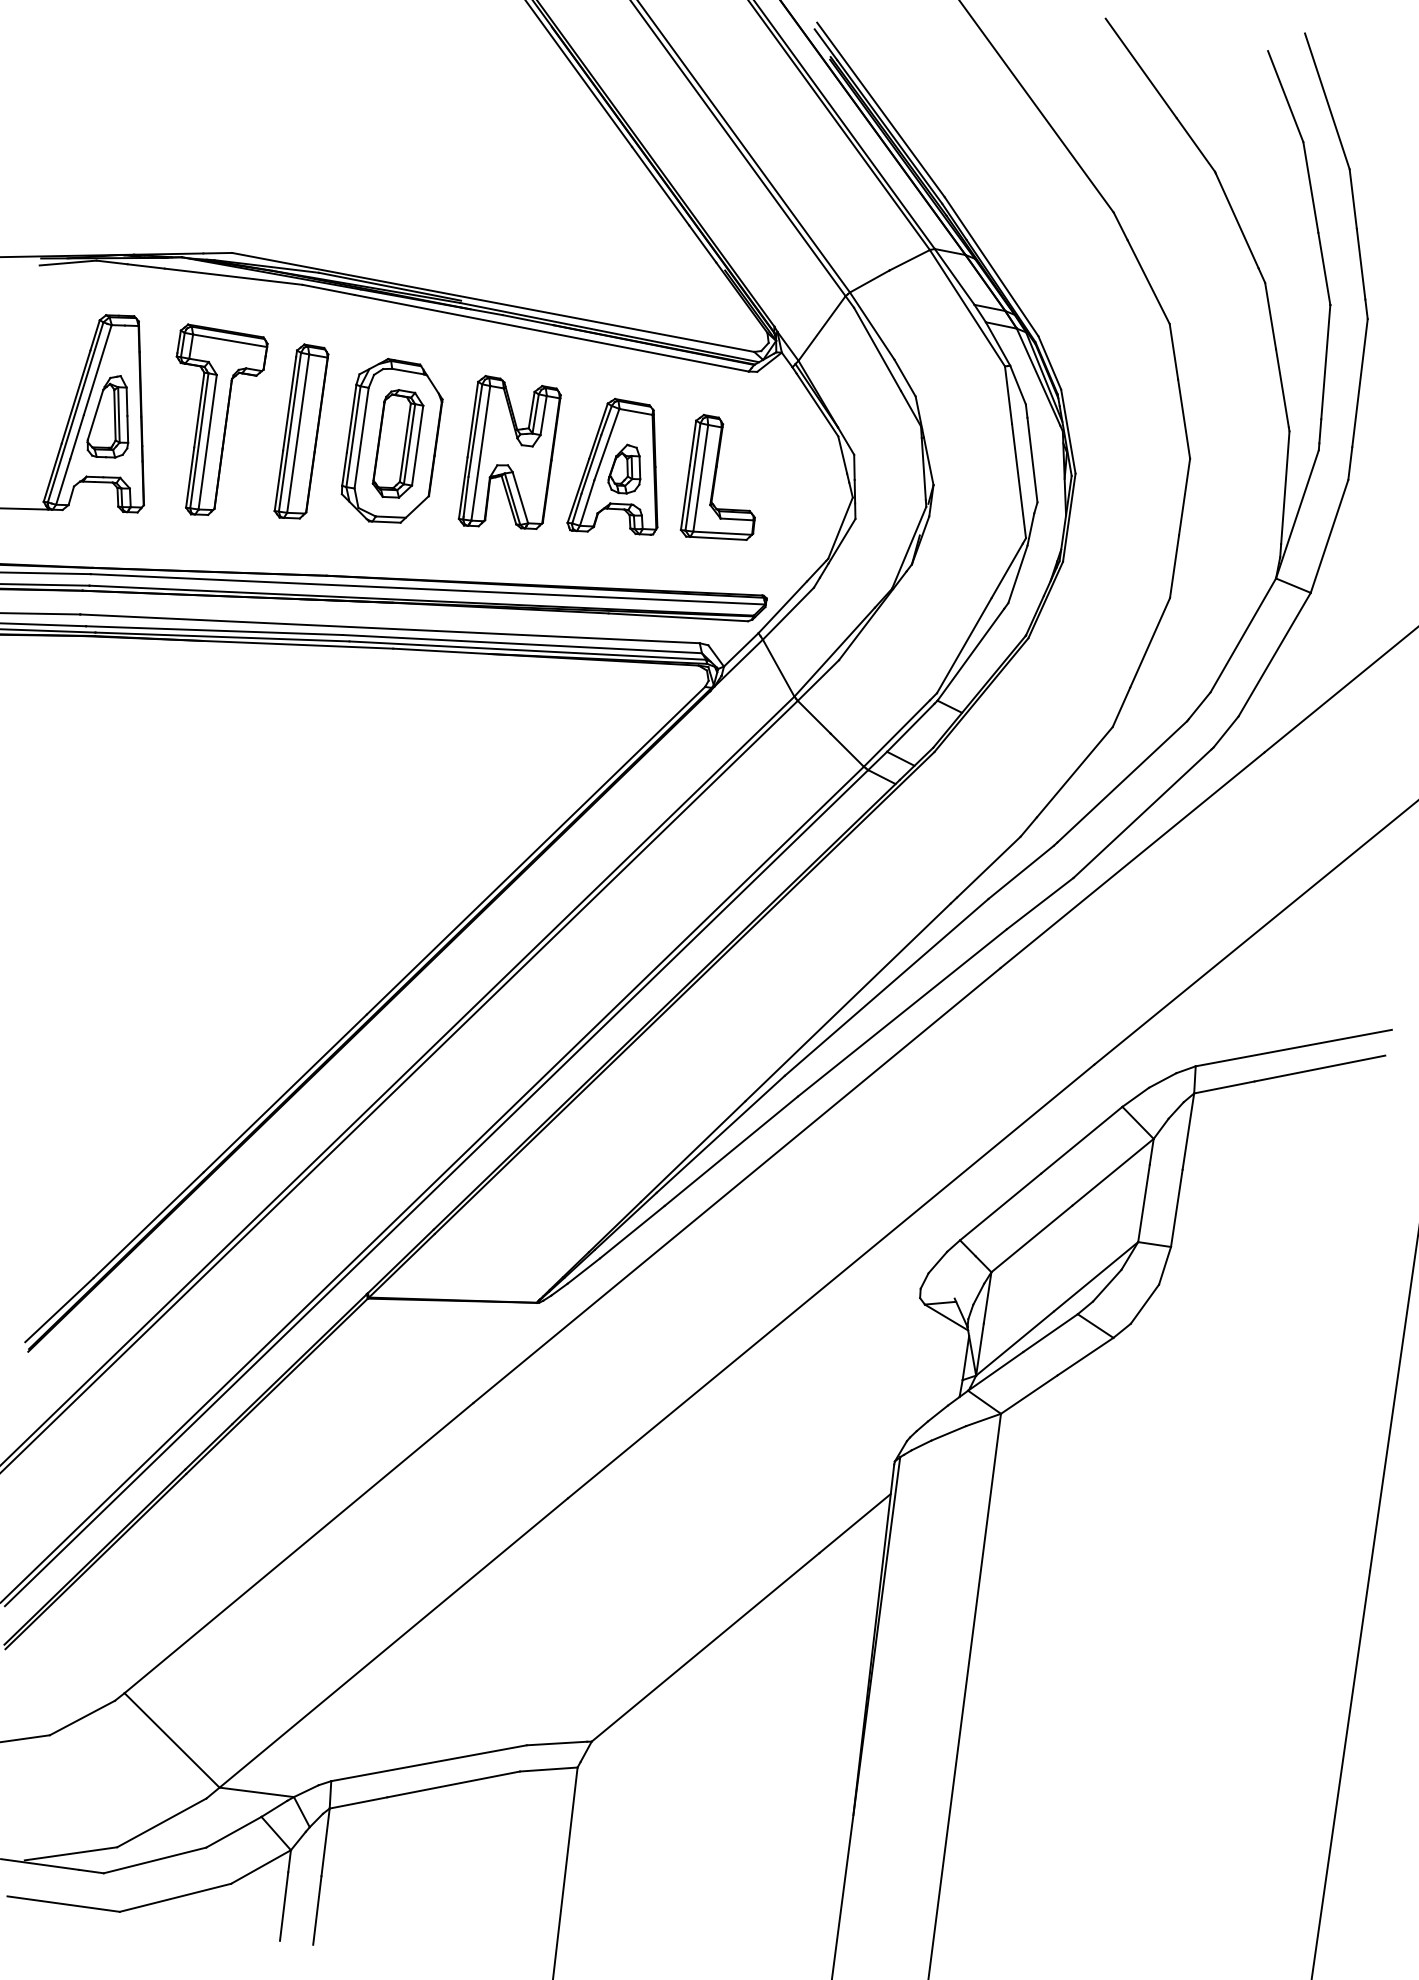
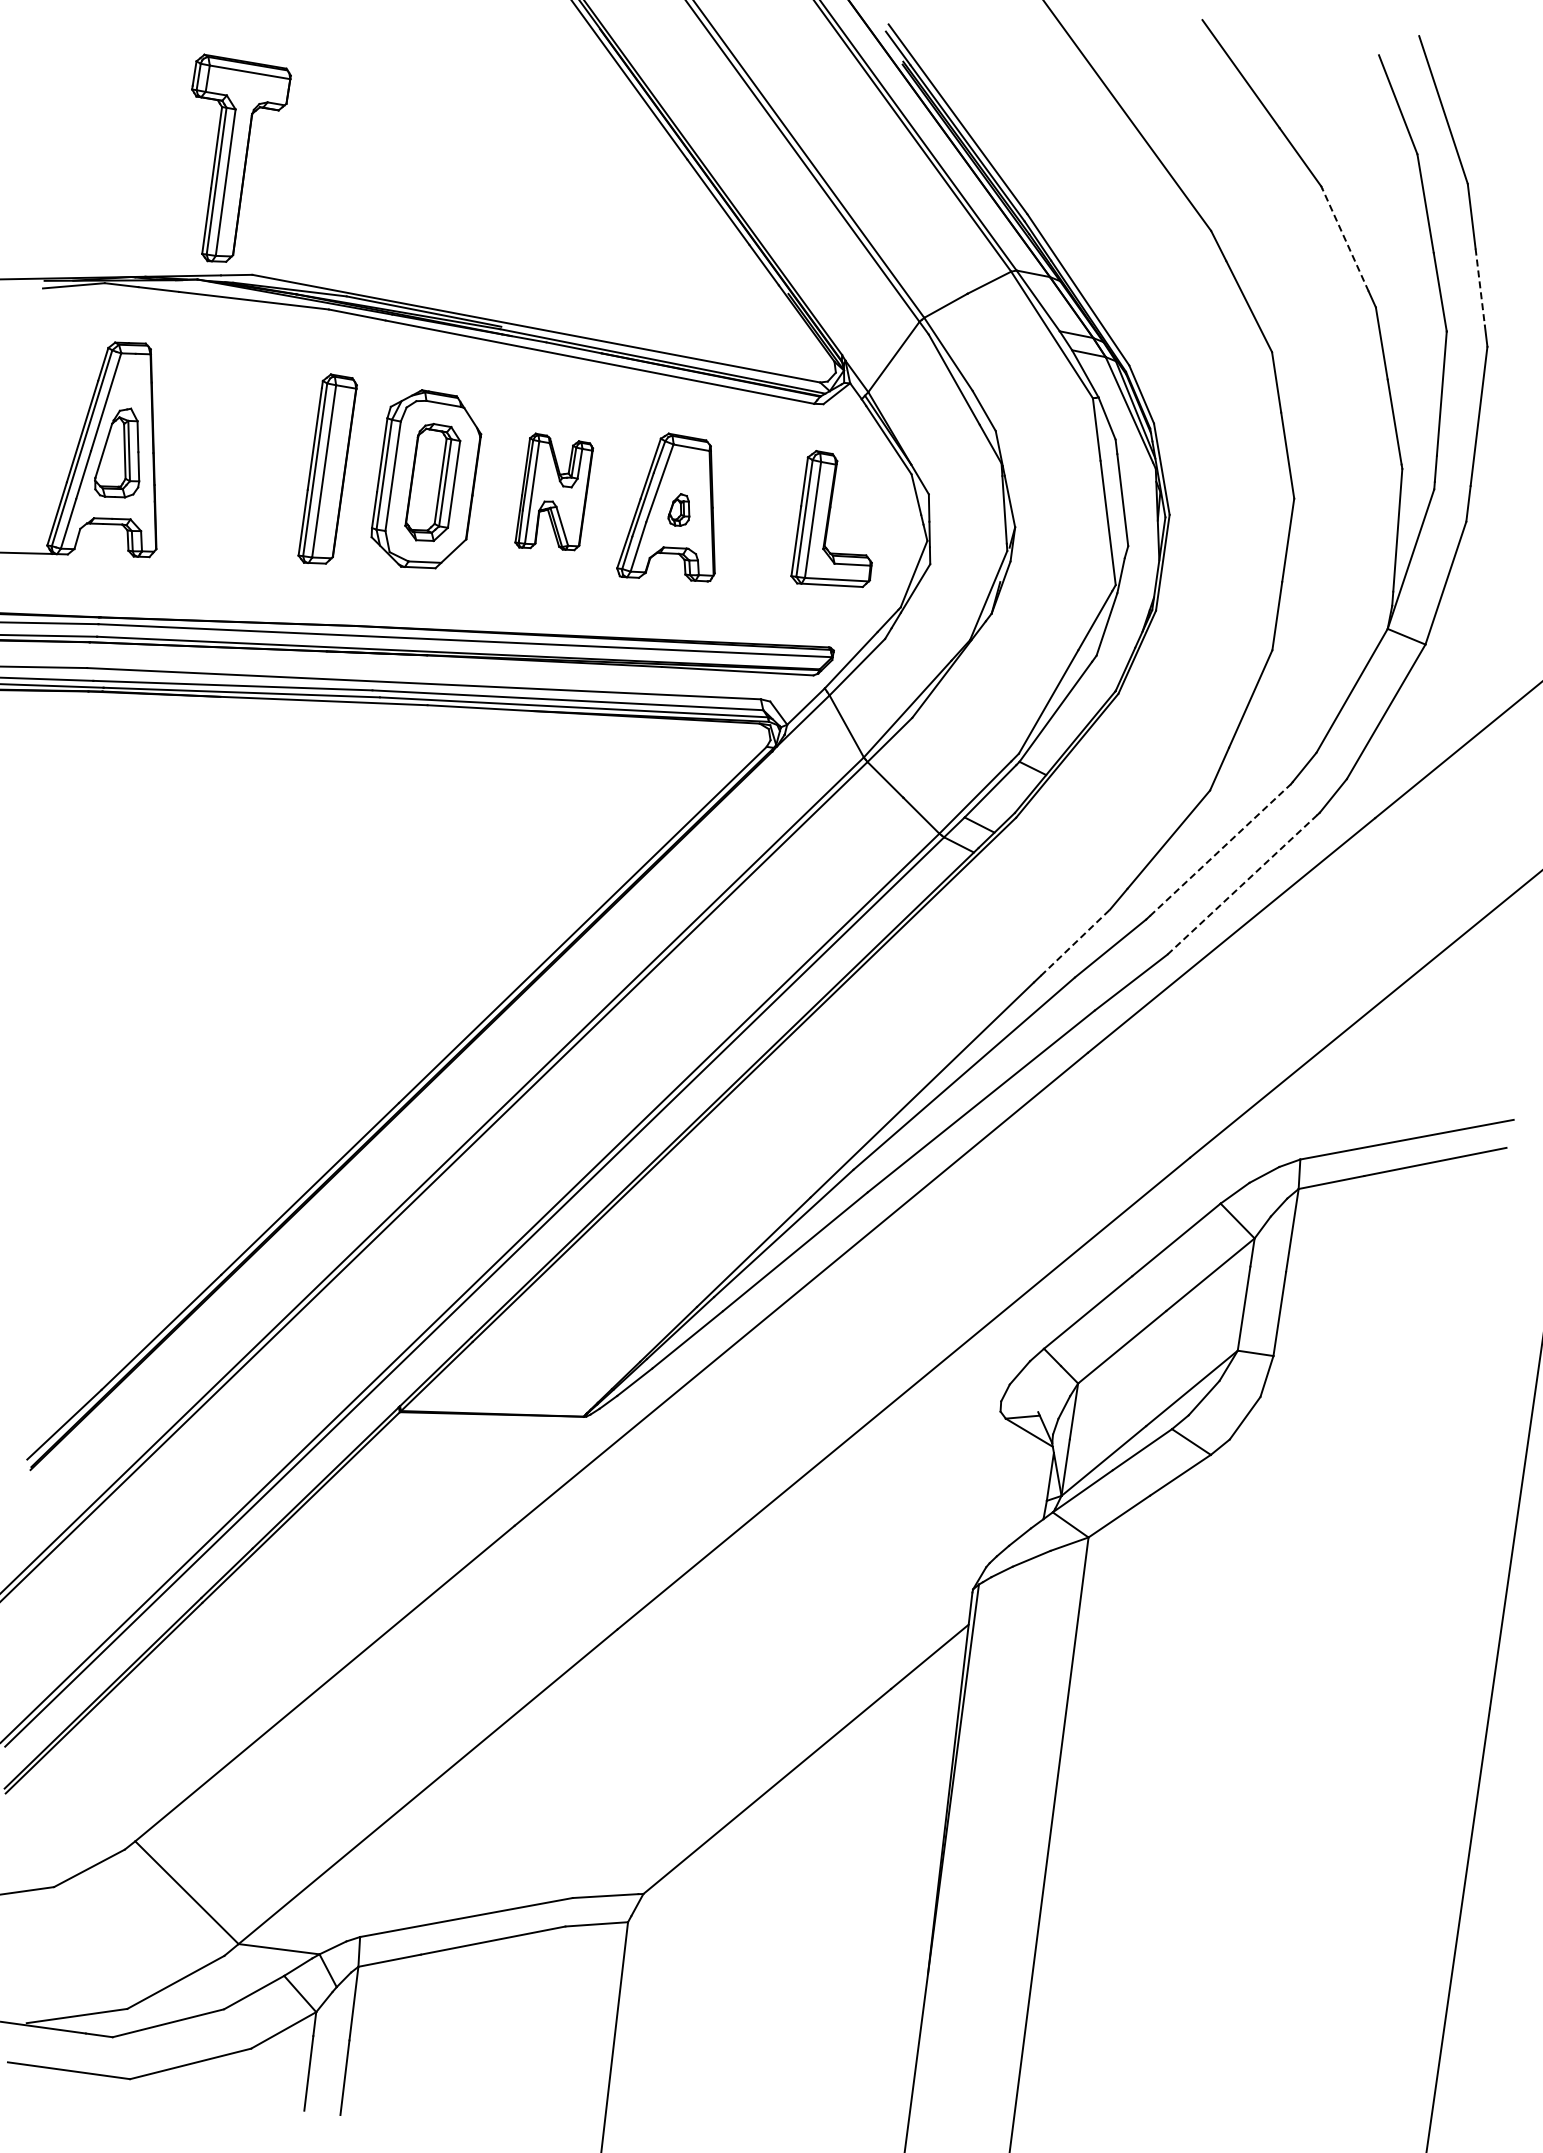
line: (1237, 221) -> (1345, 240), solid -> dashed
line: (1361, 264) -> (1480, 287), solid -> dashed
part: (222, 419) -> (241, 157), moved
part: (509, 452) -> (553, 491), size x0.7
part: (623, 468) -> (678, 509), size x0.6
part: (717, 477) -> (831, 519), moved
line: (1122, 782) -> (1220, 850), solid -> dashed
line: (1142, 813) -> (1242, 884), solid -> dashed
line: (988, 866) -> (1075, 942), solid -> dashed

